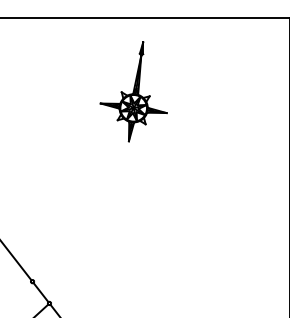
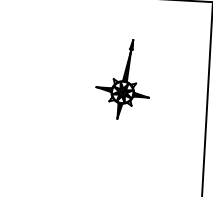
part: (133, 91) -> (123, 79), moved

